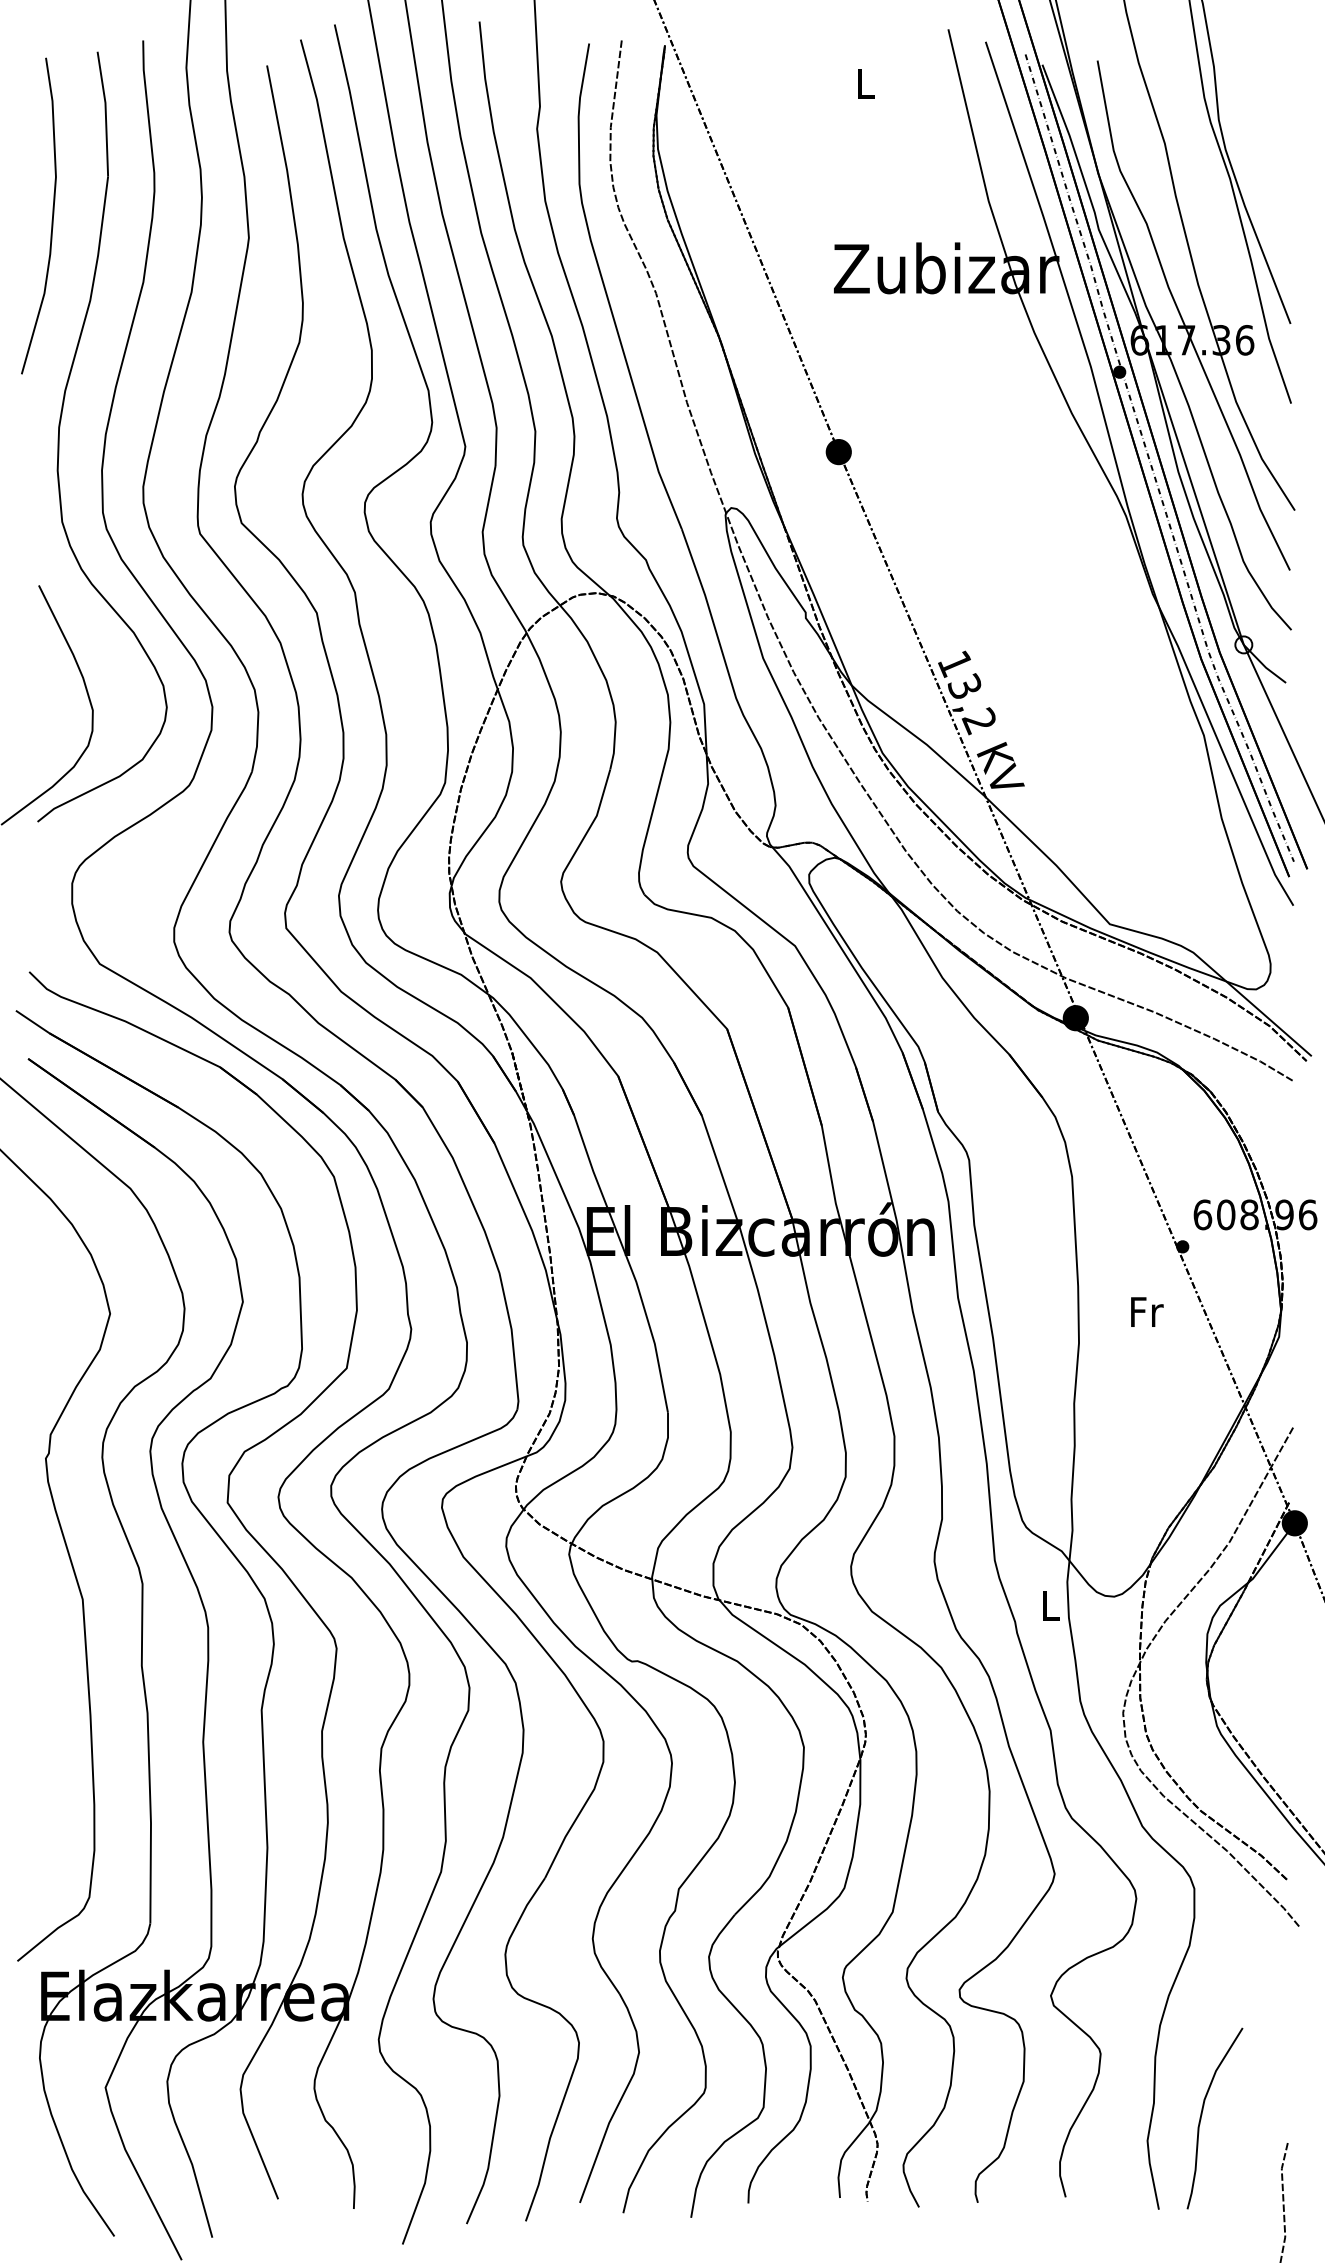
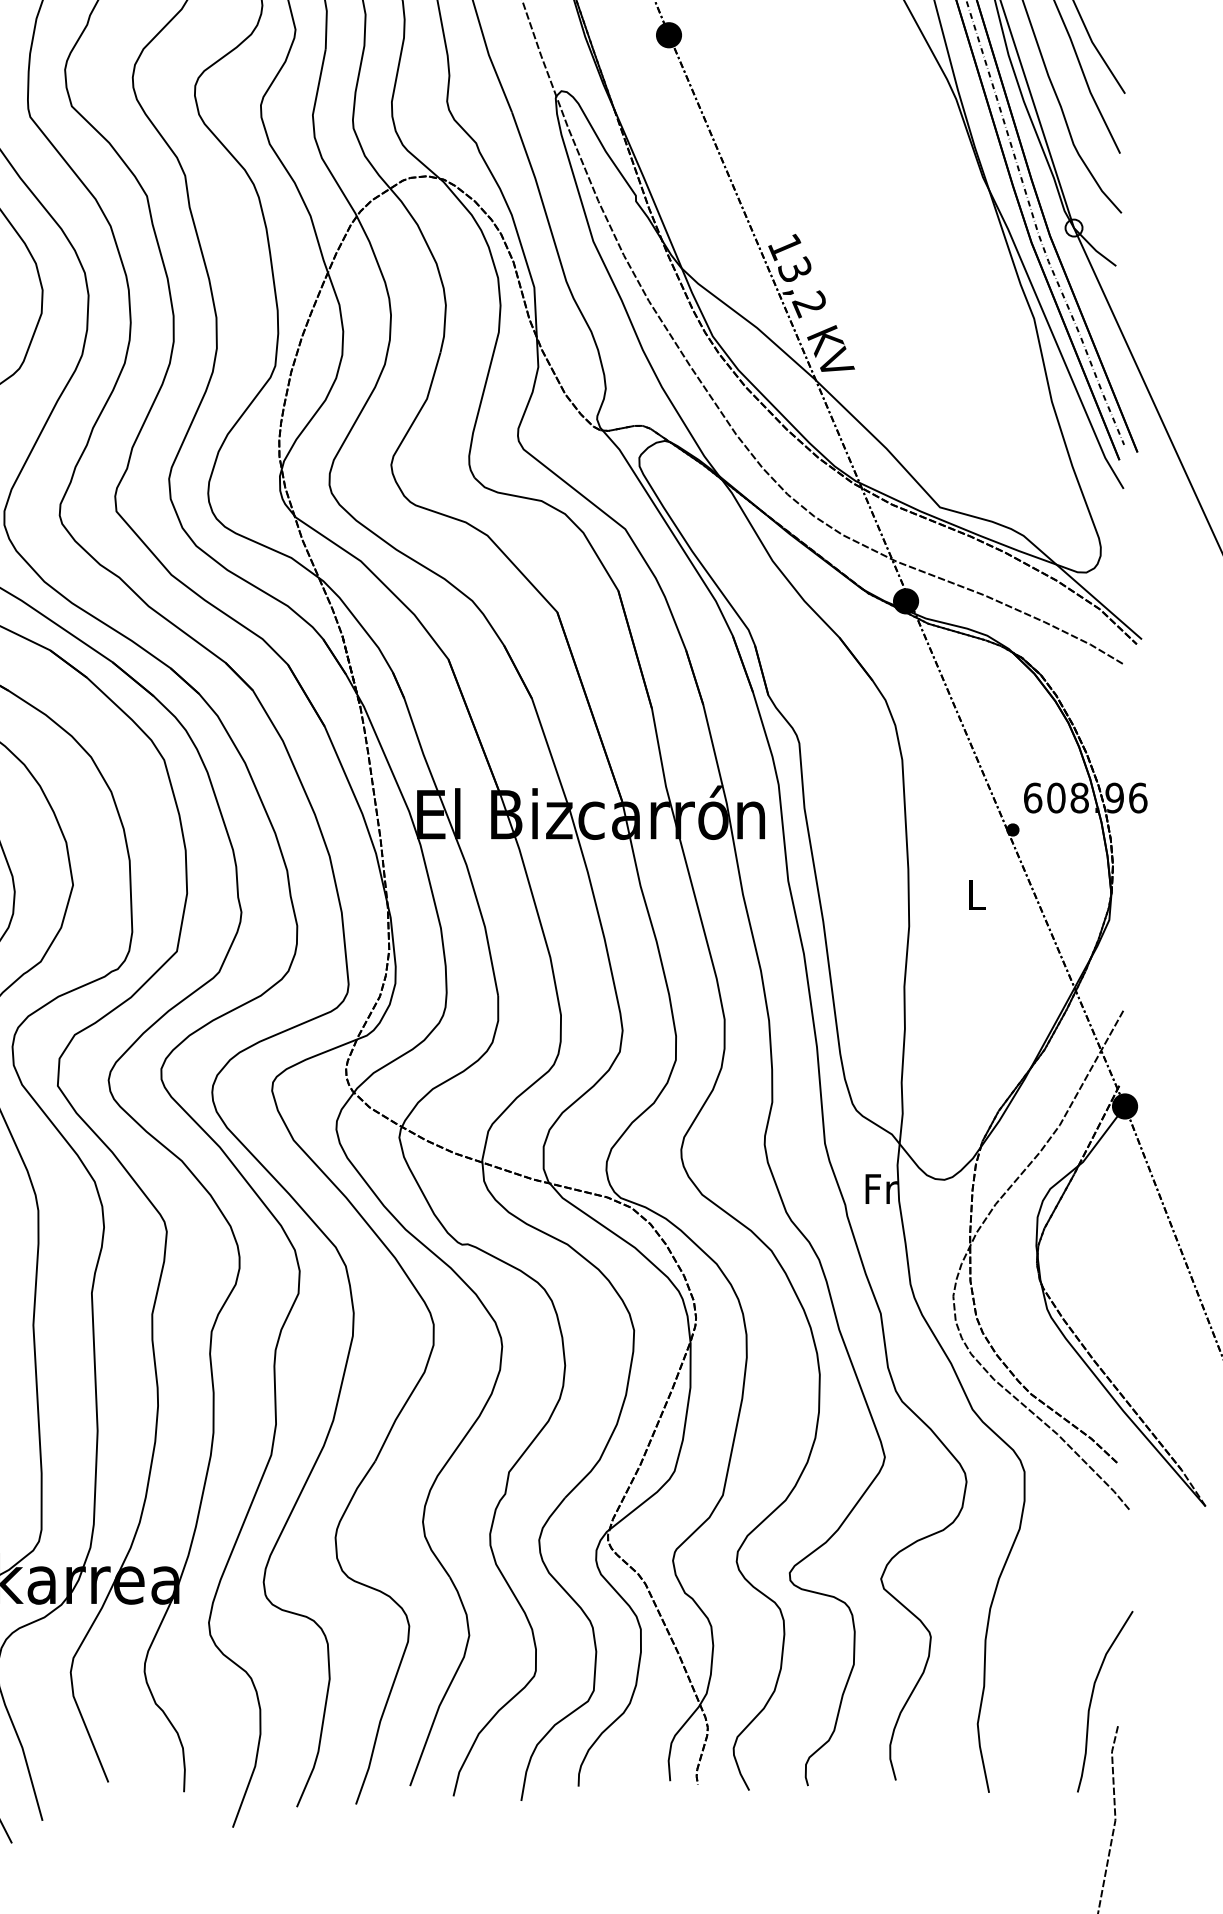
text: (1147, 1311) -> (977, 894), Fr -> L
text: (1051, 1605) -> (881, 1188), L -> Fr
curve: (1202, 2115) -> (1092, 1698), moved

